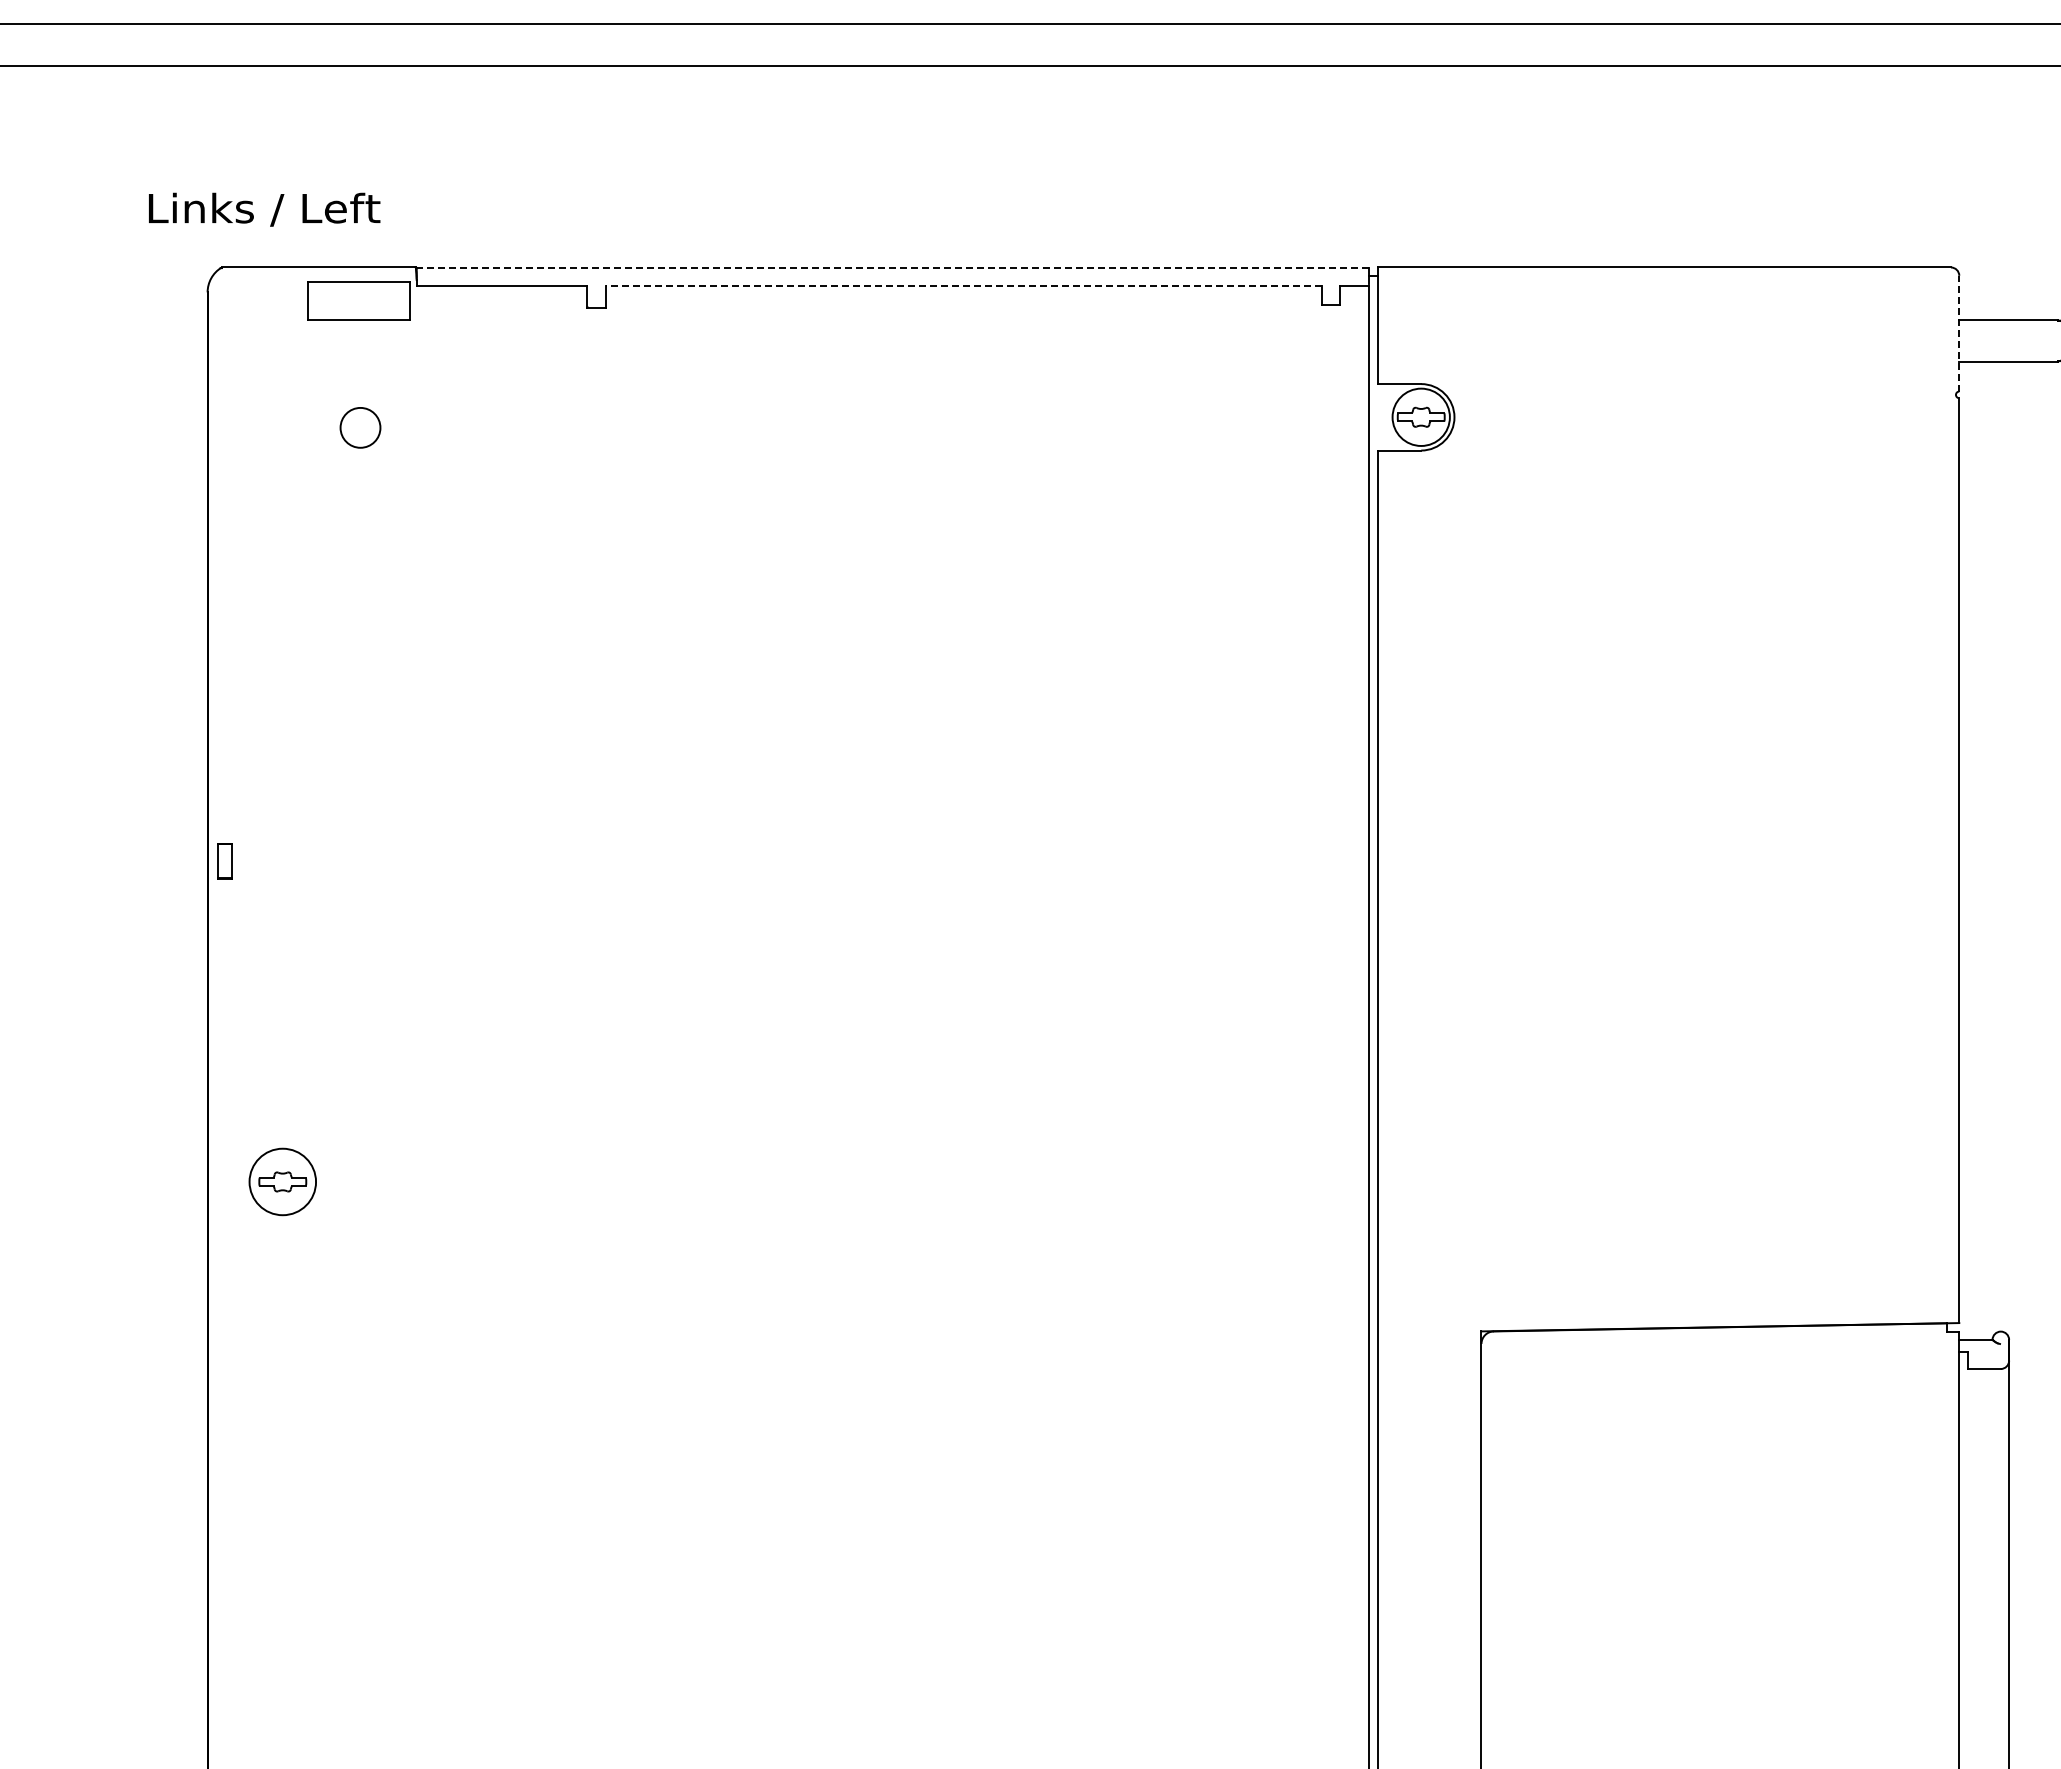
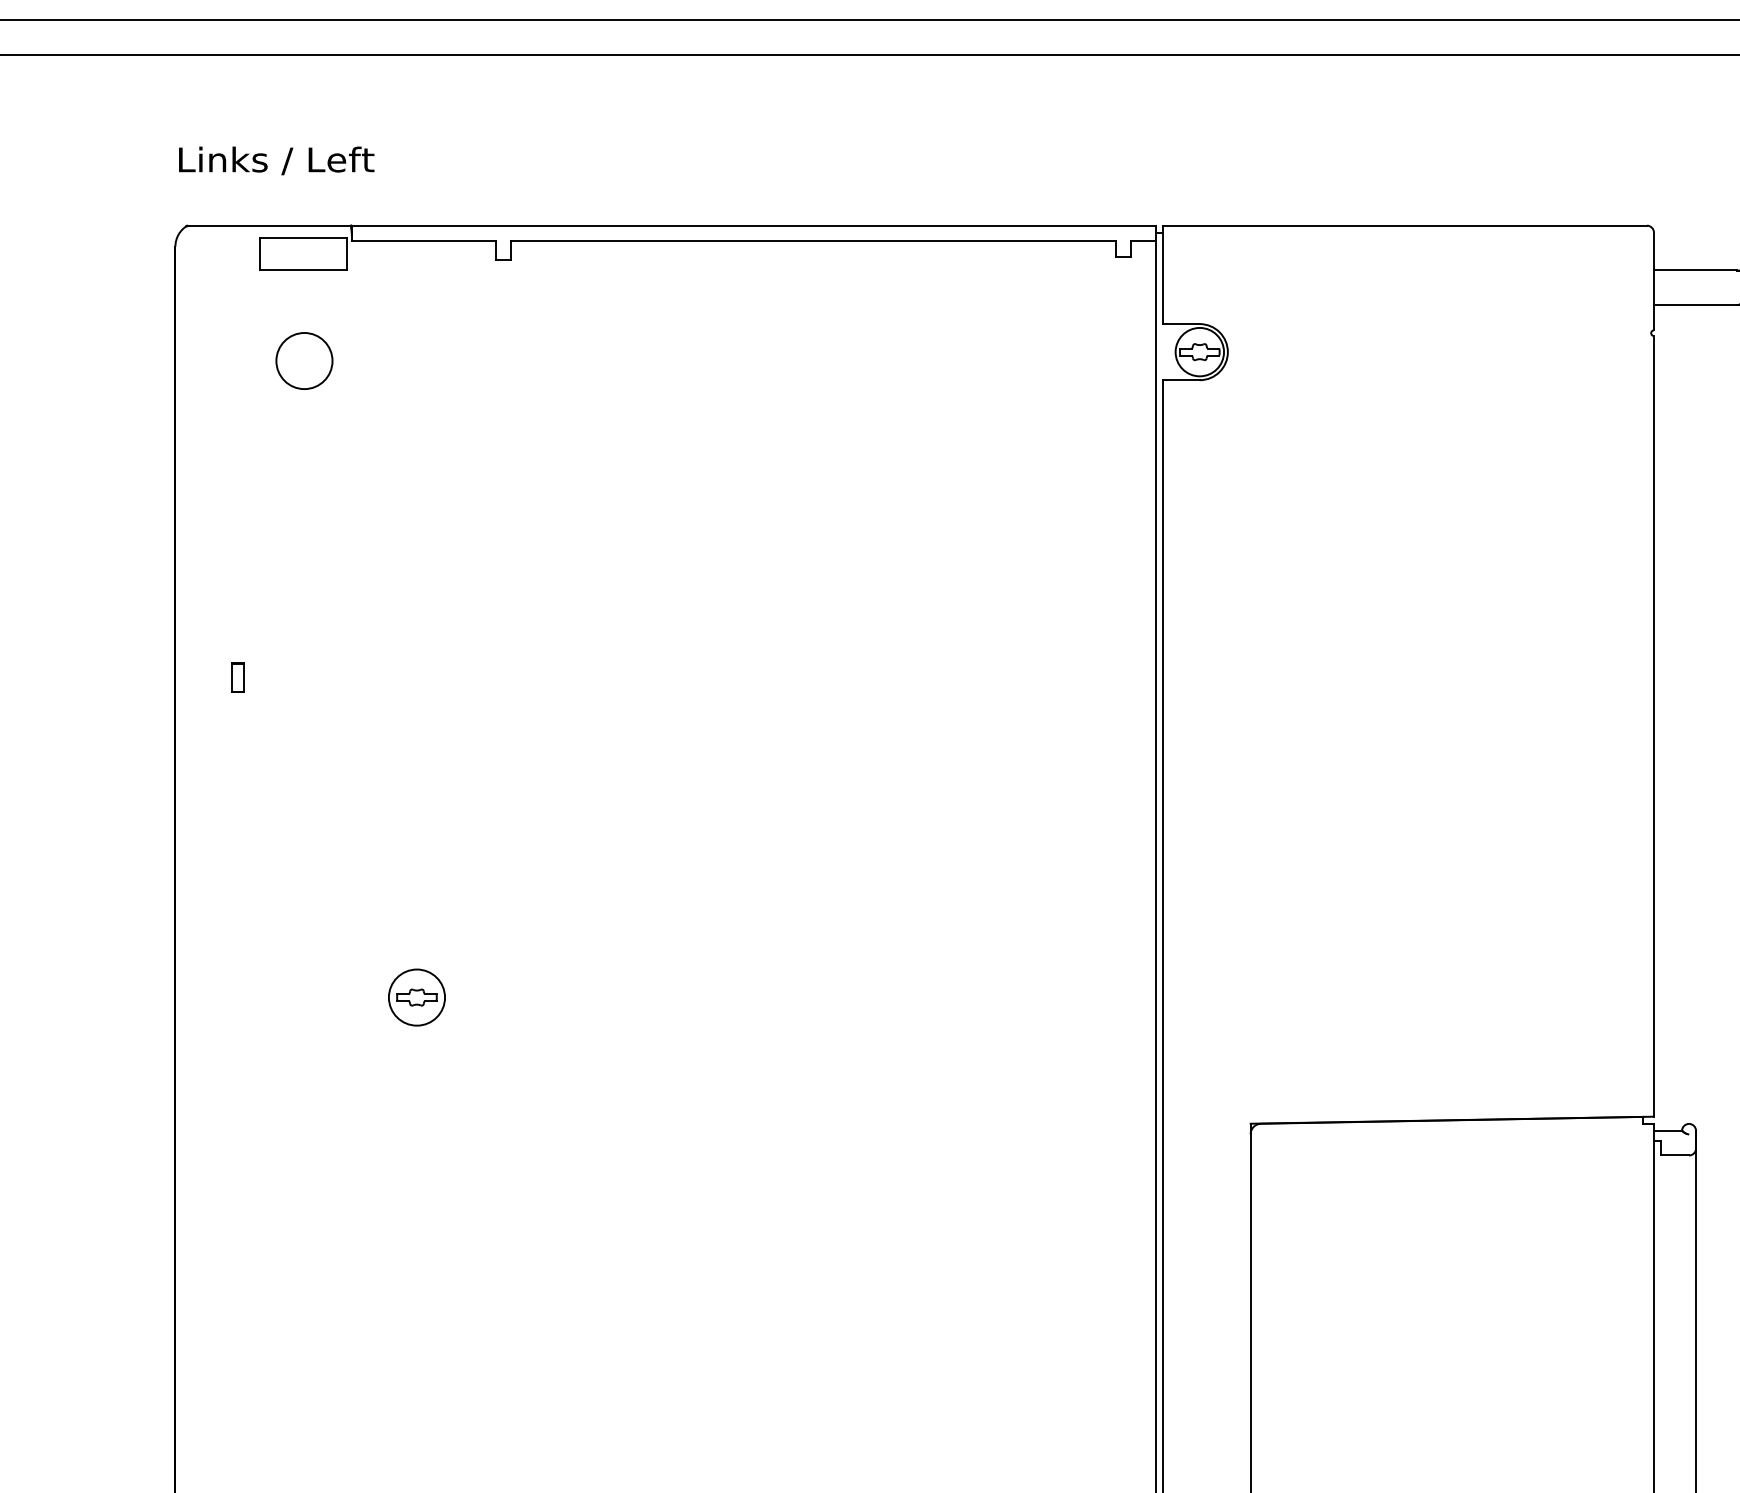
text: (264, 209) -> (276, 160), moved
line: (892, 267) -> (753, 225), dashed -> solid
line: (963, 285) -> (813, 240), dashed -> solid
line: (1959, 333) -> (1654, 281), dashed -> solid
circle: (360, 427) -> (304, 360), size x1.67
part: (224, 861) -> (237, 678), moved
part: (282, 1181) -> (416, 997), moved

